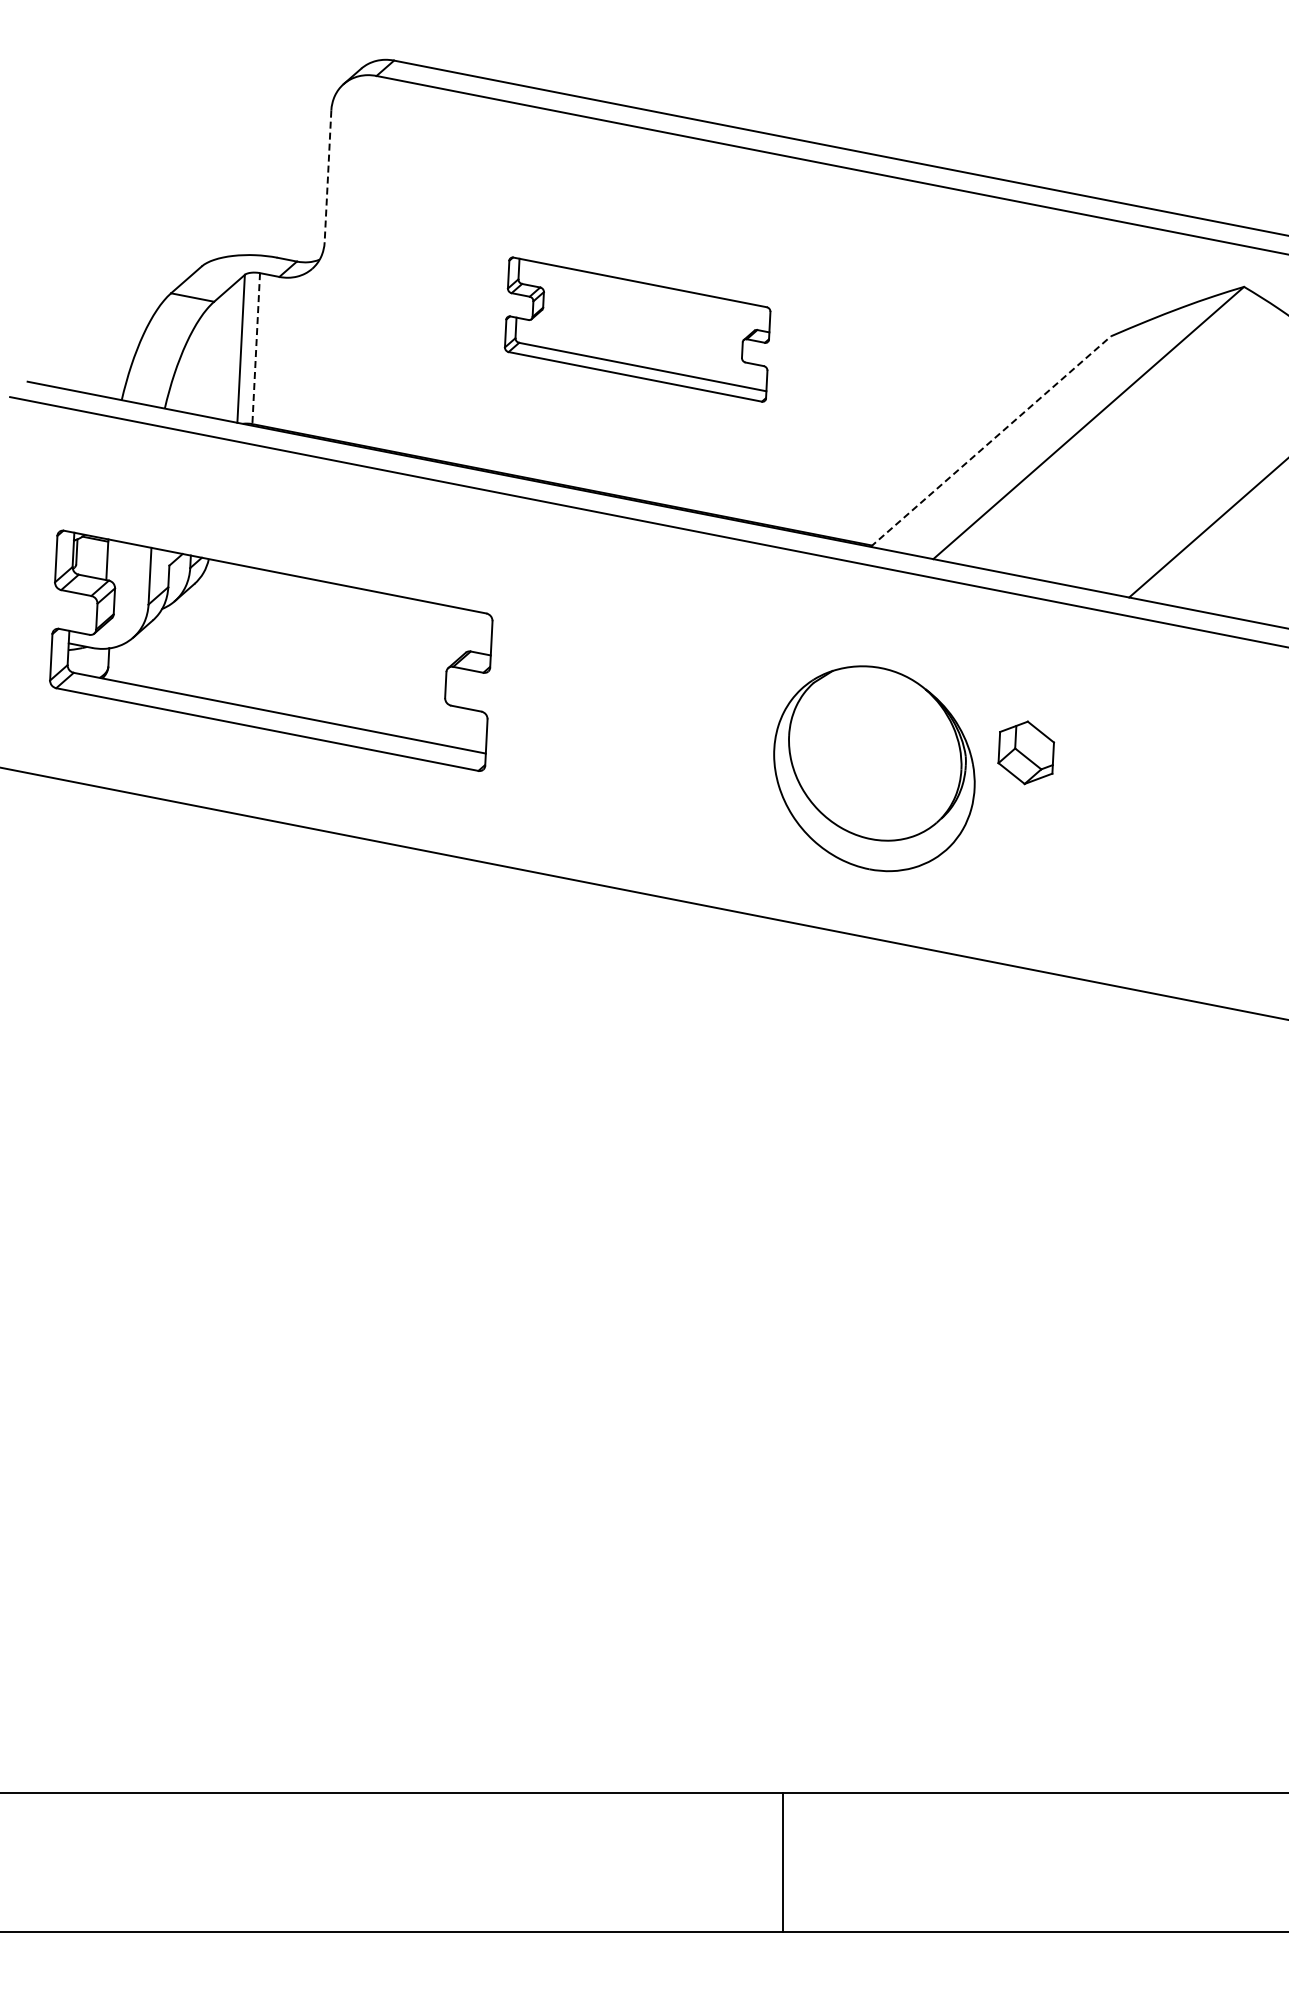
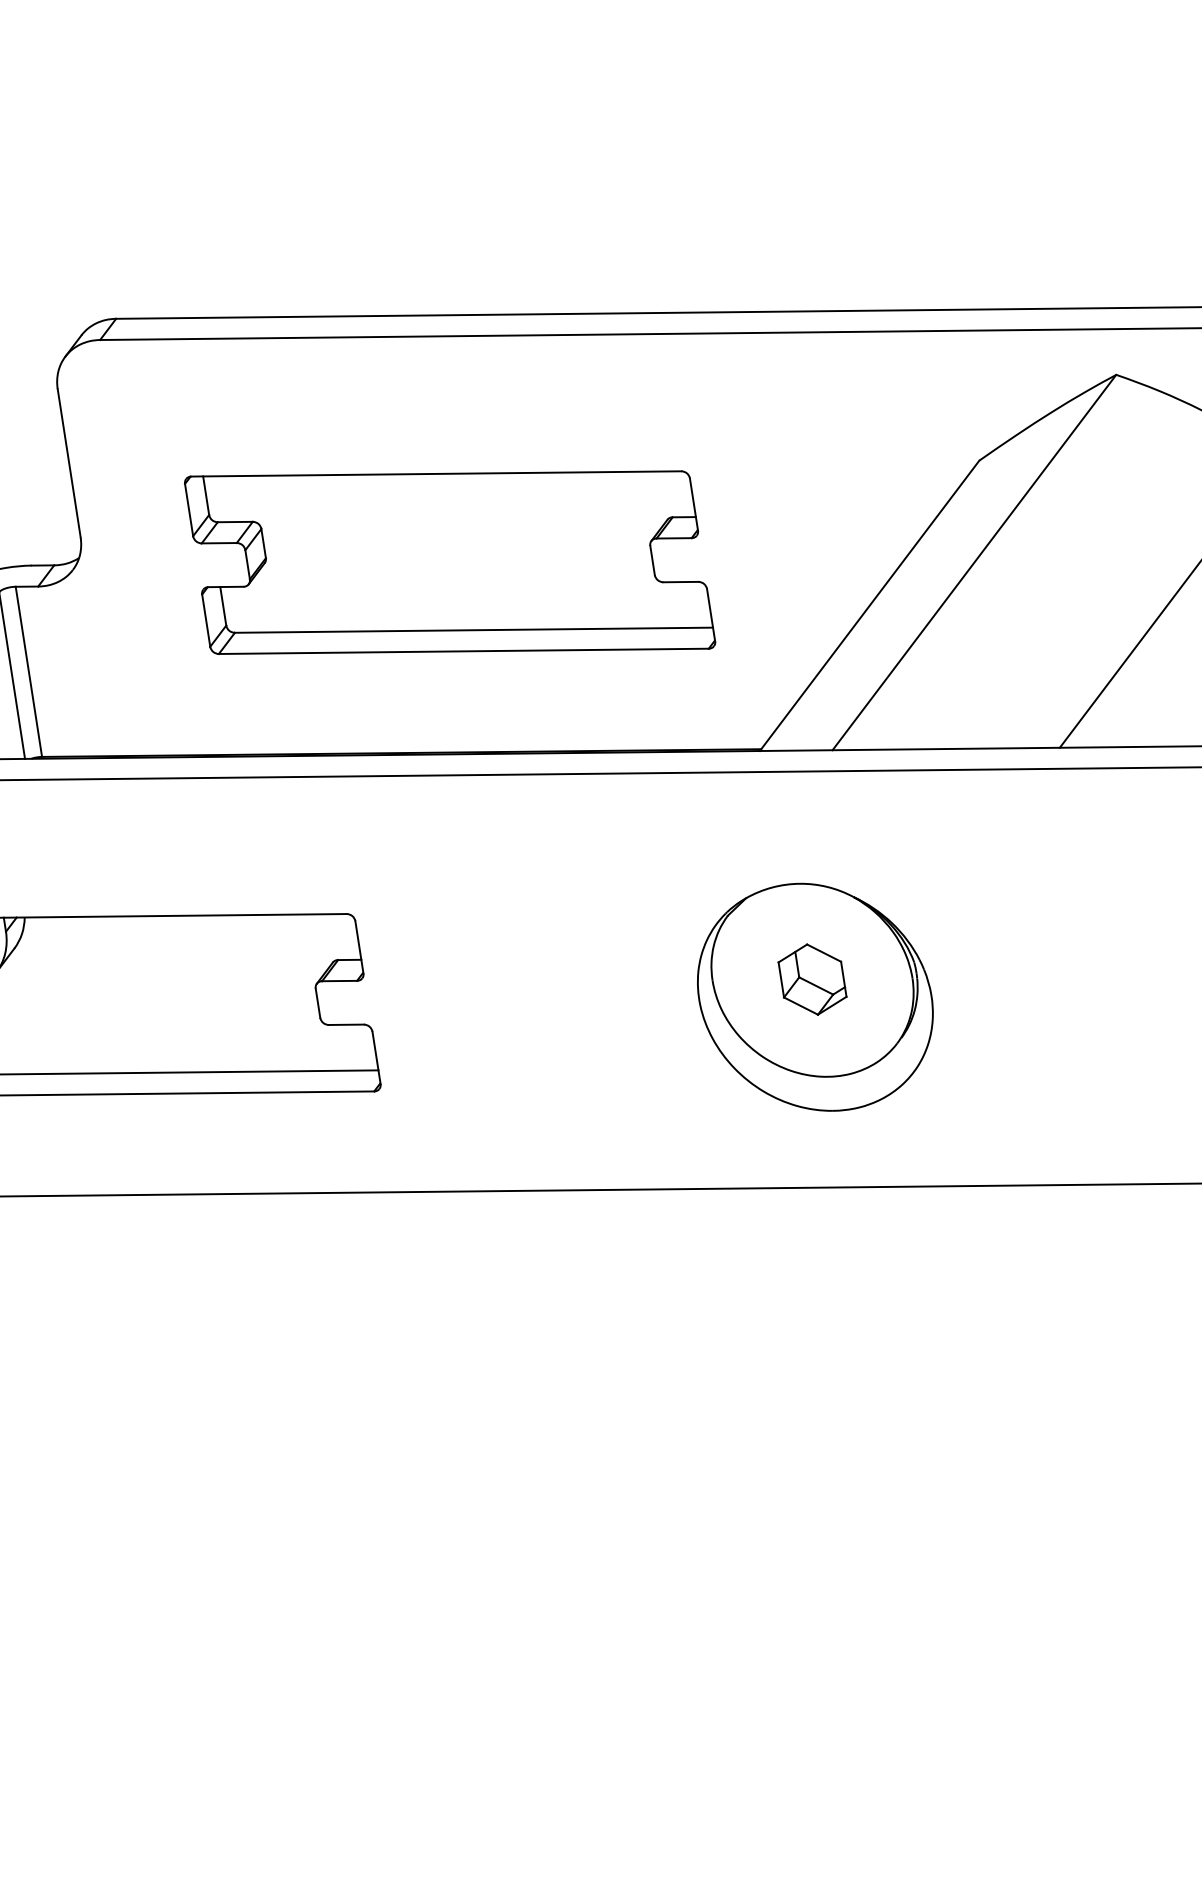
line: (328, 176) -> (69, 463), dashed -> solid
part: (637, 329) -> (449, 562), size x1.67
line: (256, 348) -> (29, 671), dashed -> solid
line: (990, 441) -> (869, 605), dashed -> solid
part: (1026, 752) -> (812, 979), moved

